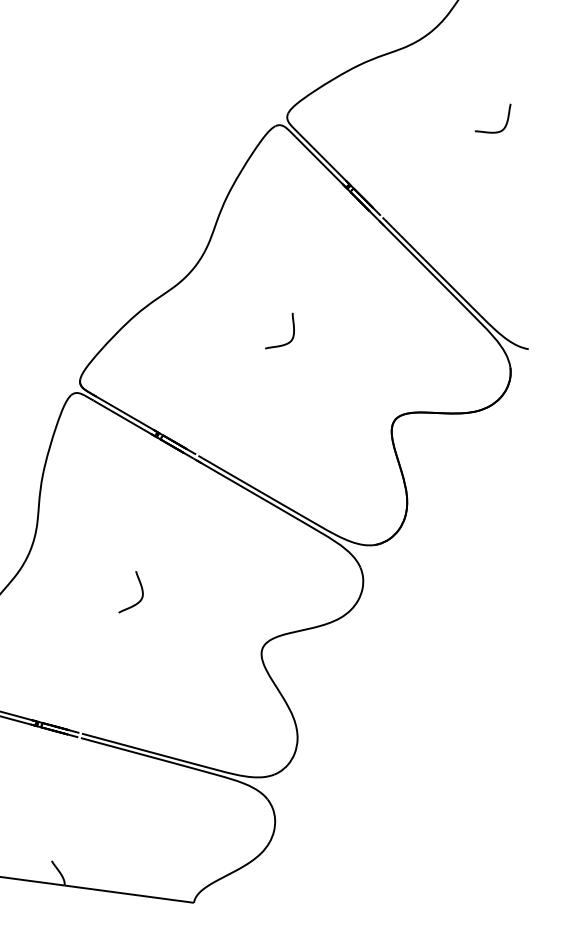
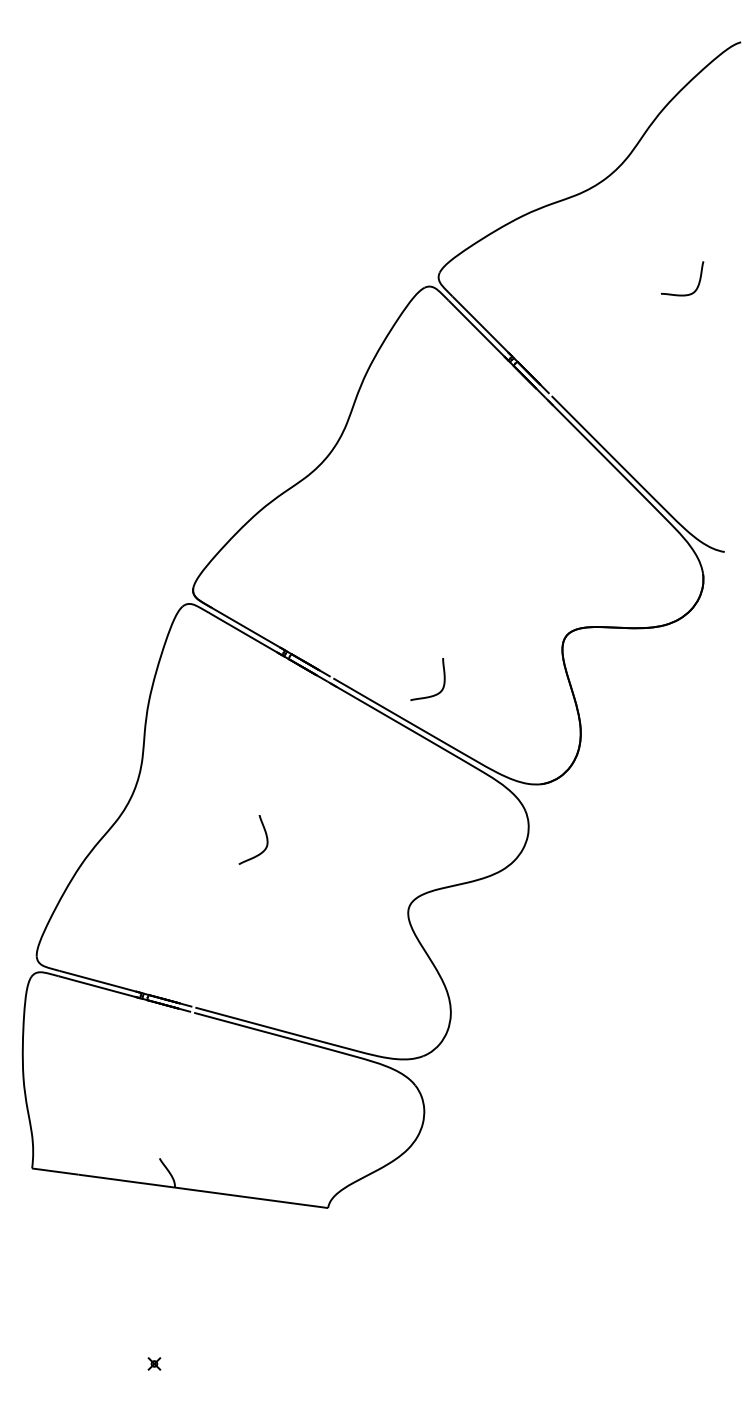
curve: (293, 331) -> (443, 679), moved

